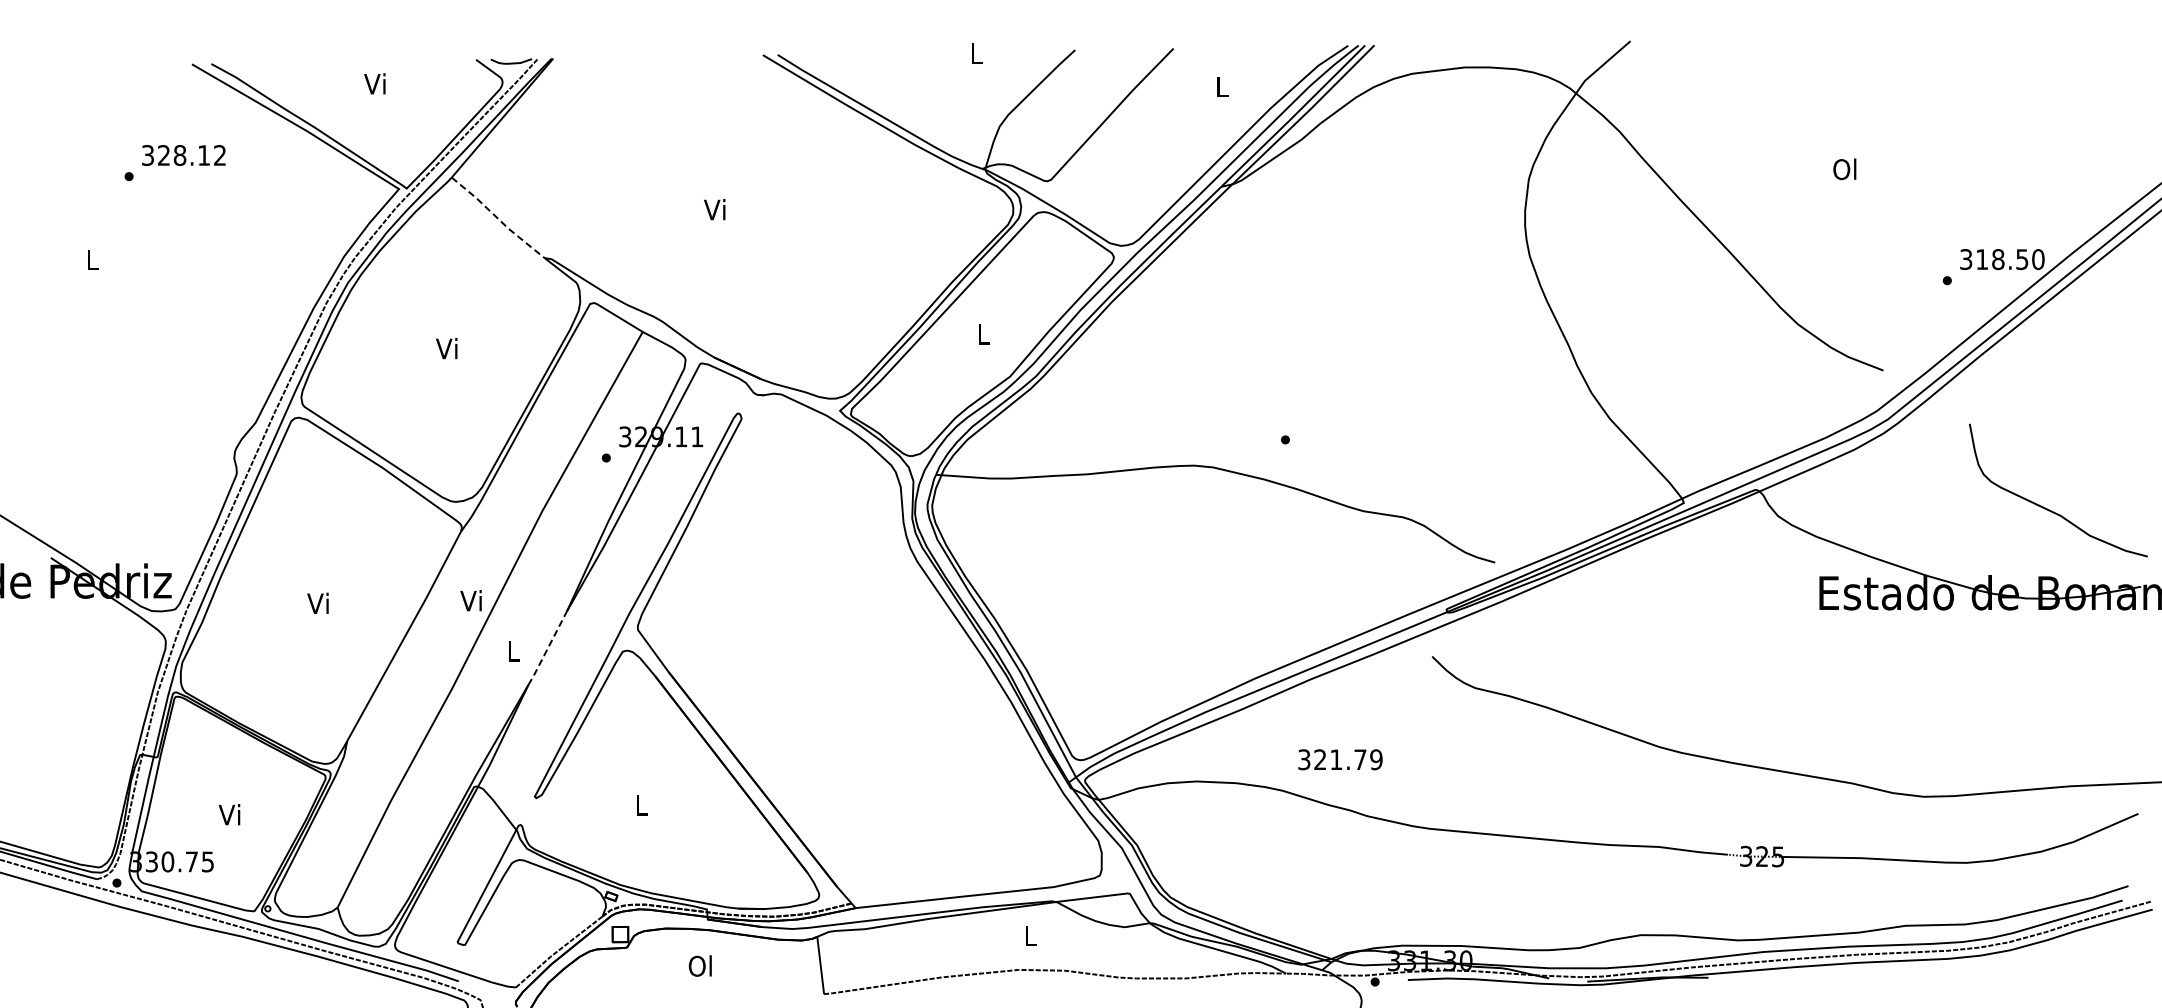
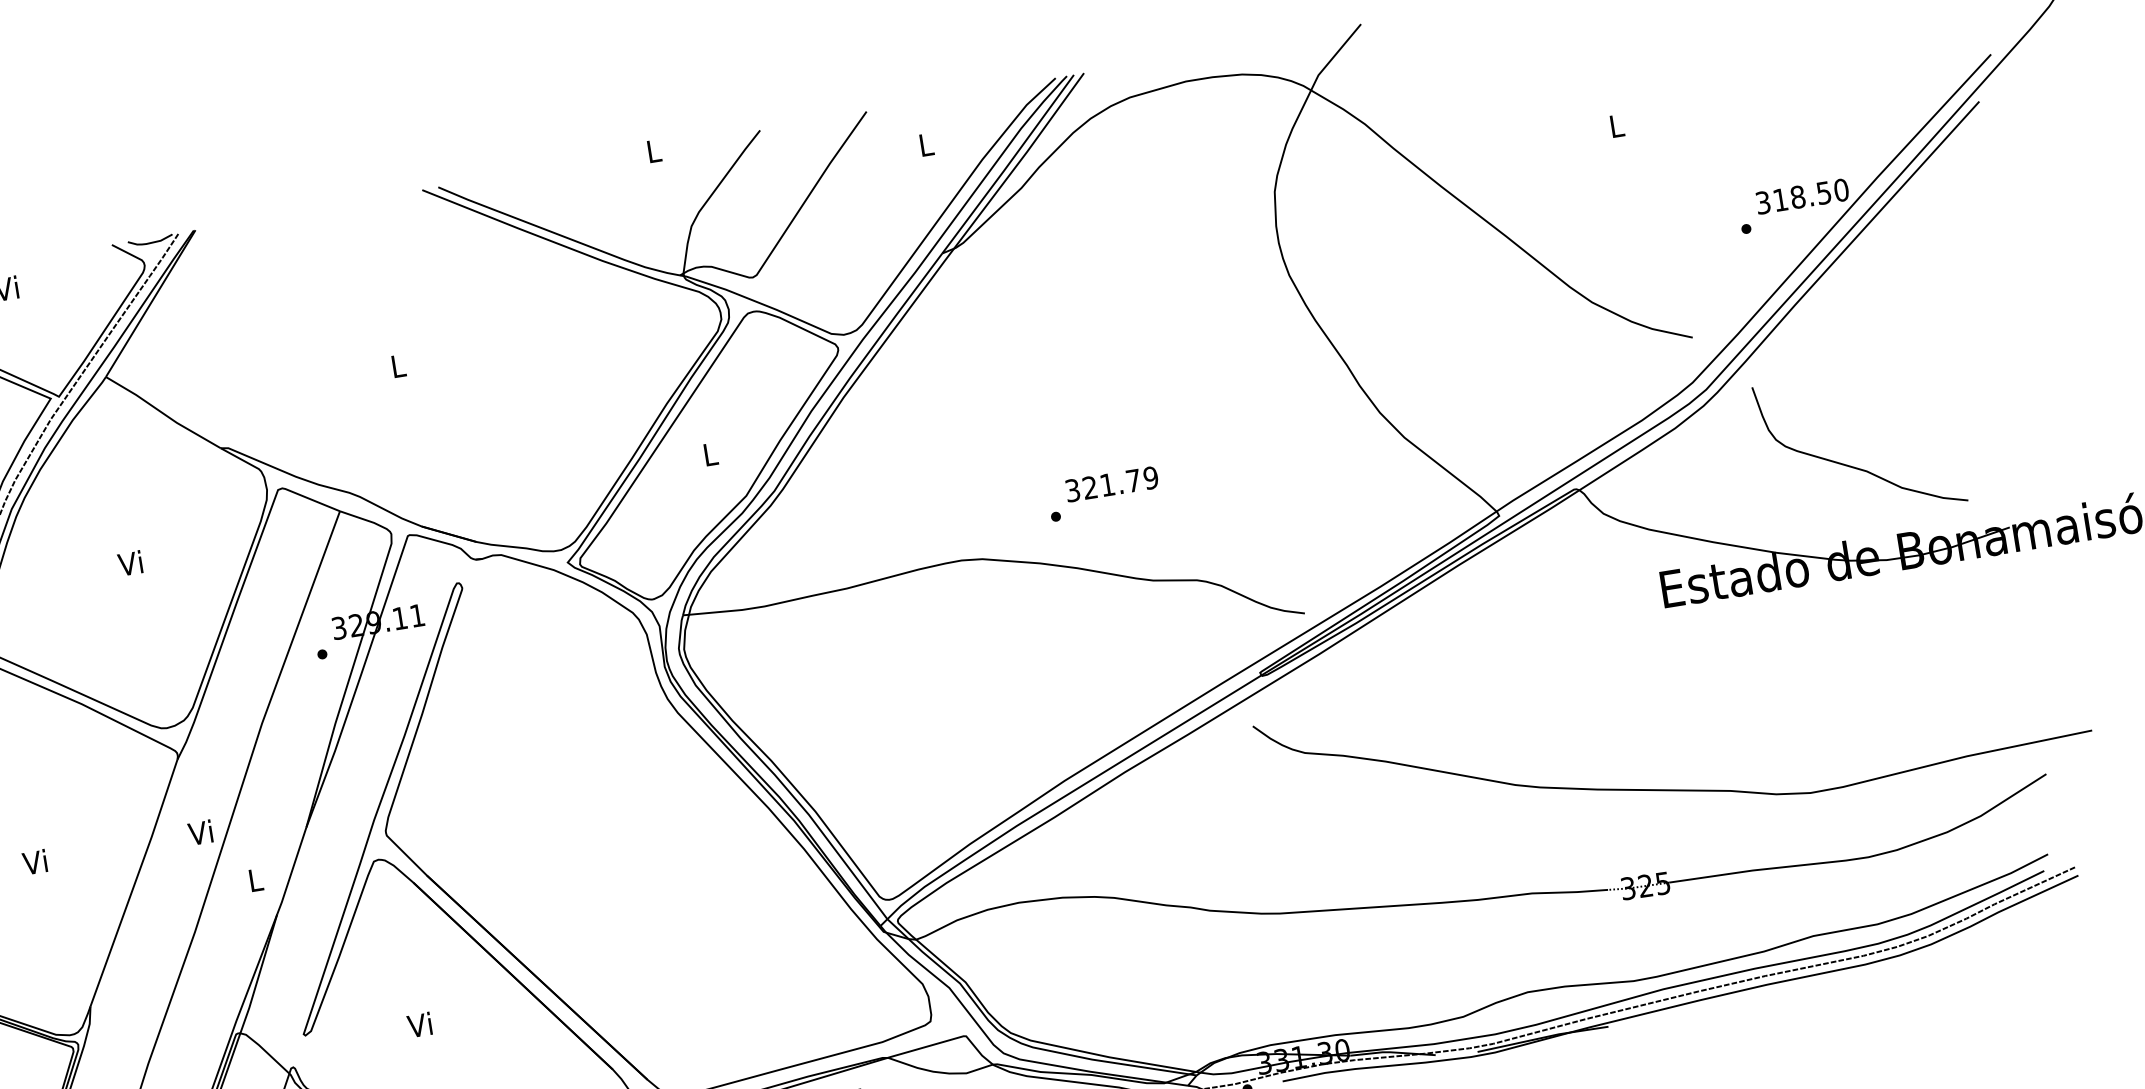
text: (1844, 169) -> (1615, 126), Ol -> L
text: (714, 209) -> (396, 365), Vi -> L
line: (497, 218) -> (162, 413), dashed -> solid
curve: (2049, 509) -> (1853, 466), moved
line: (547, 648) -> (291, 871), dashed -> solid
text: (1340, 759) -> (1111, 483), moved
text: (639, 804) -> (418, 1024), L -> Vi

